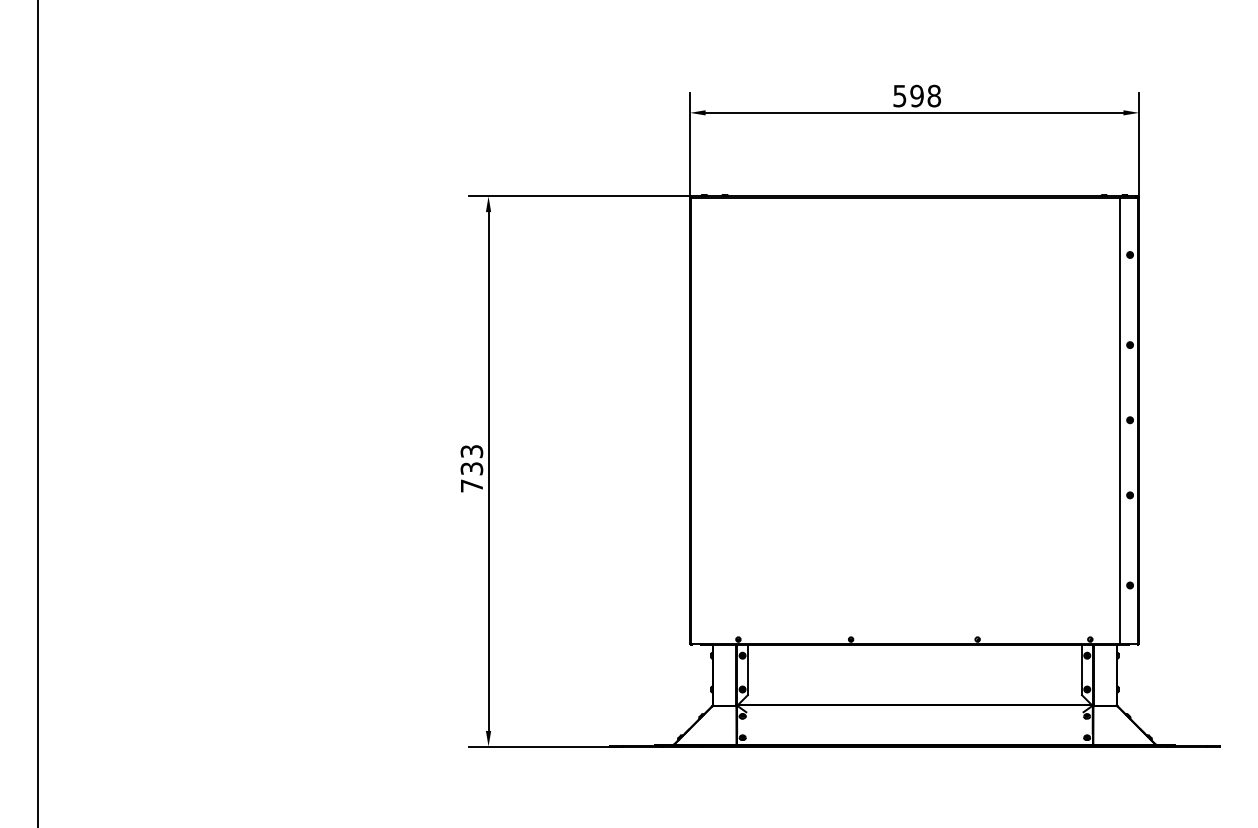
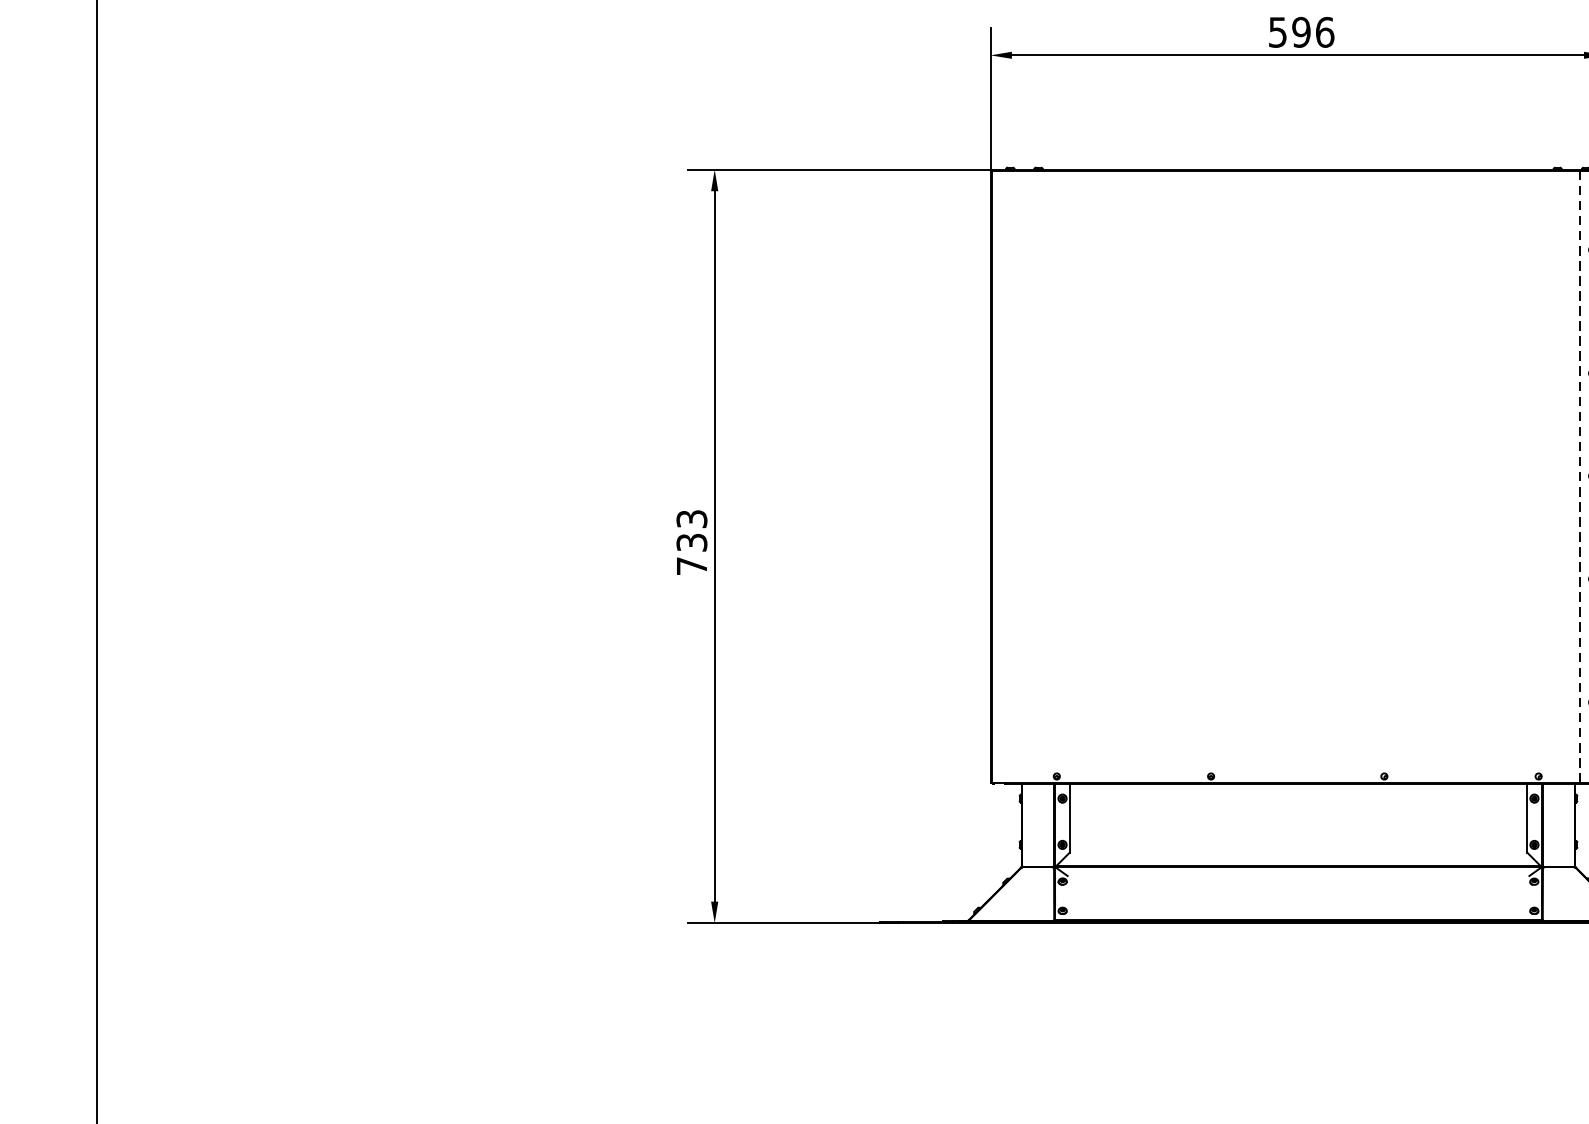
text: (934, 95) -> (1325, 31), 598 -> 596
line: (1120, 420) -> (1579, 476), solid -> dashed

